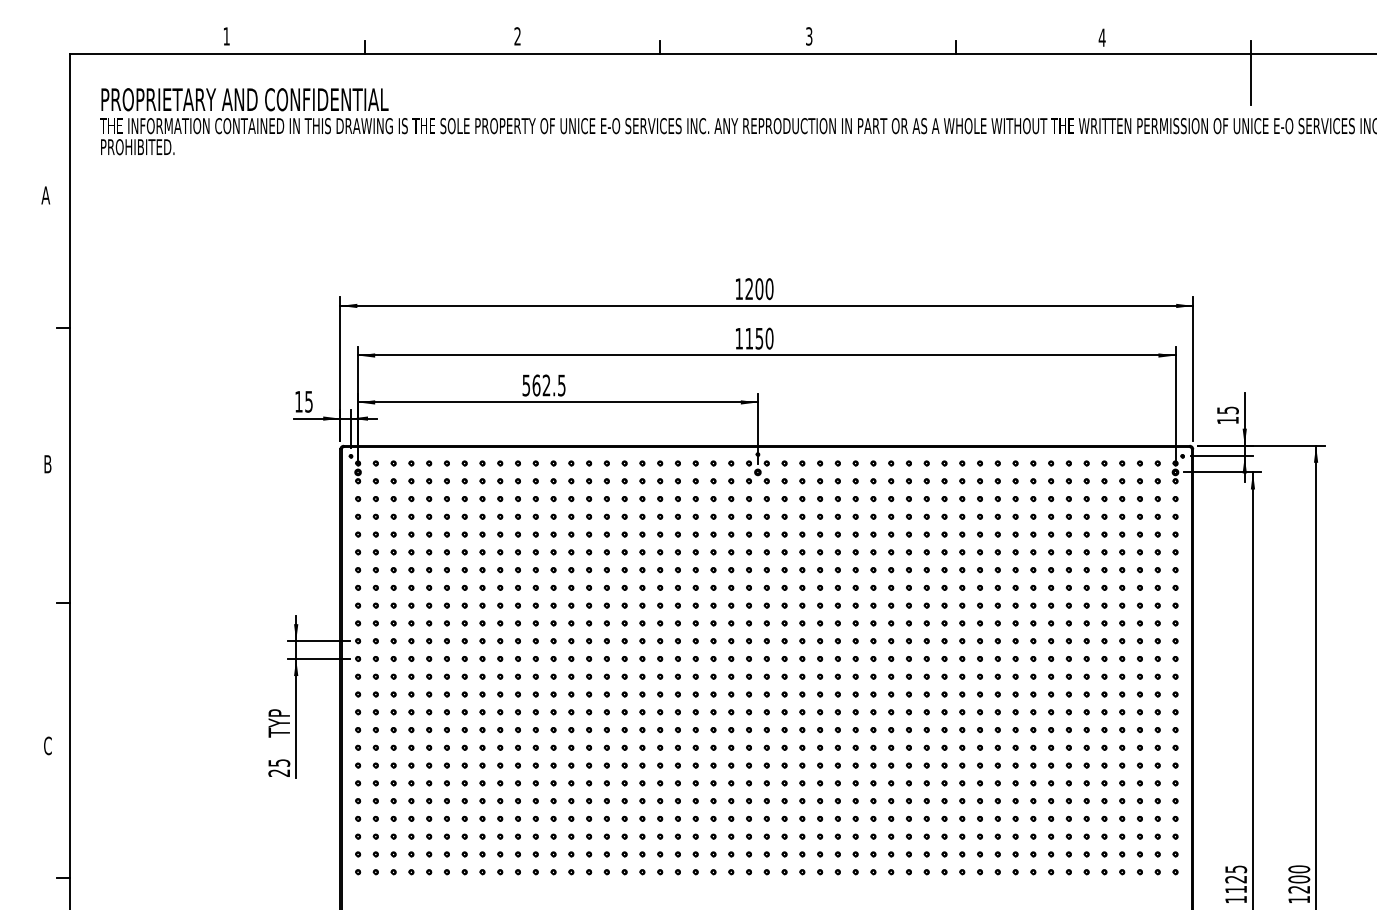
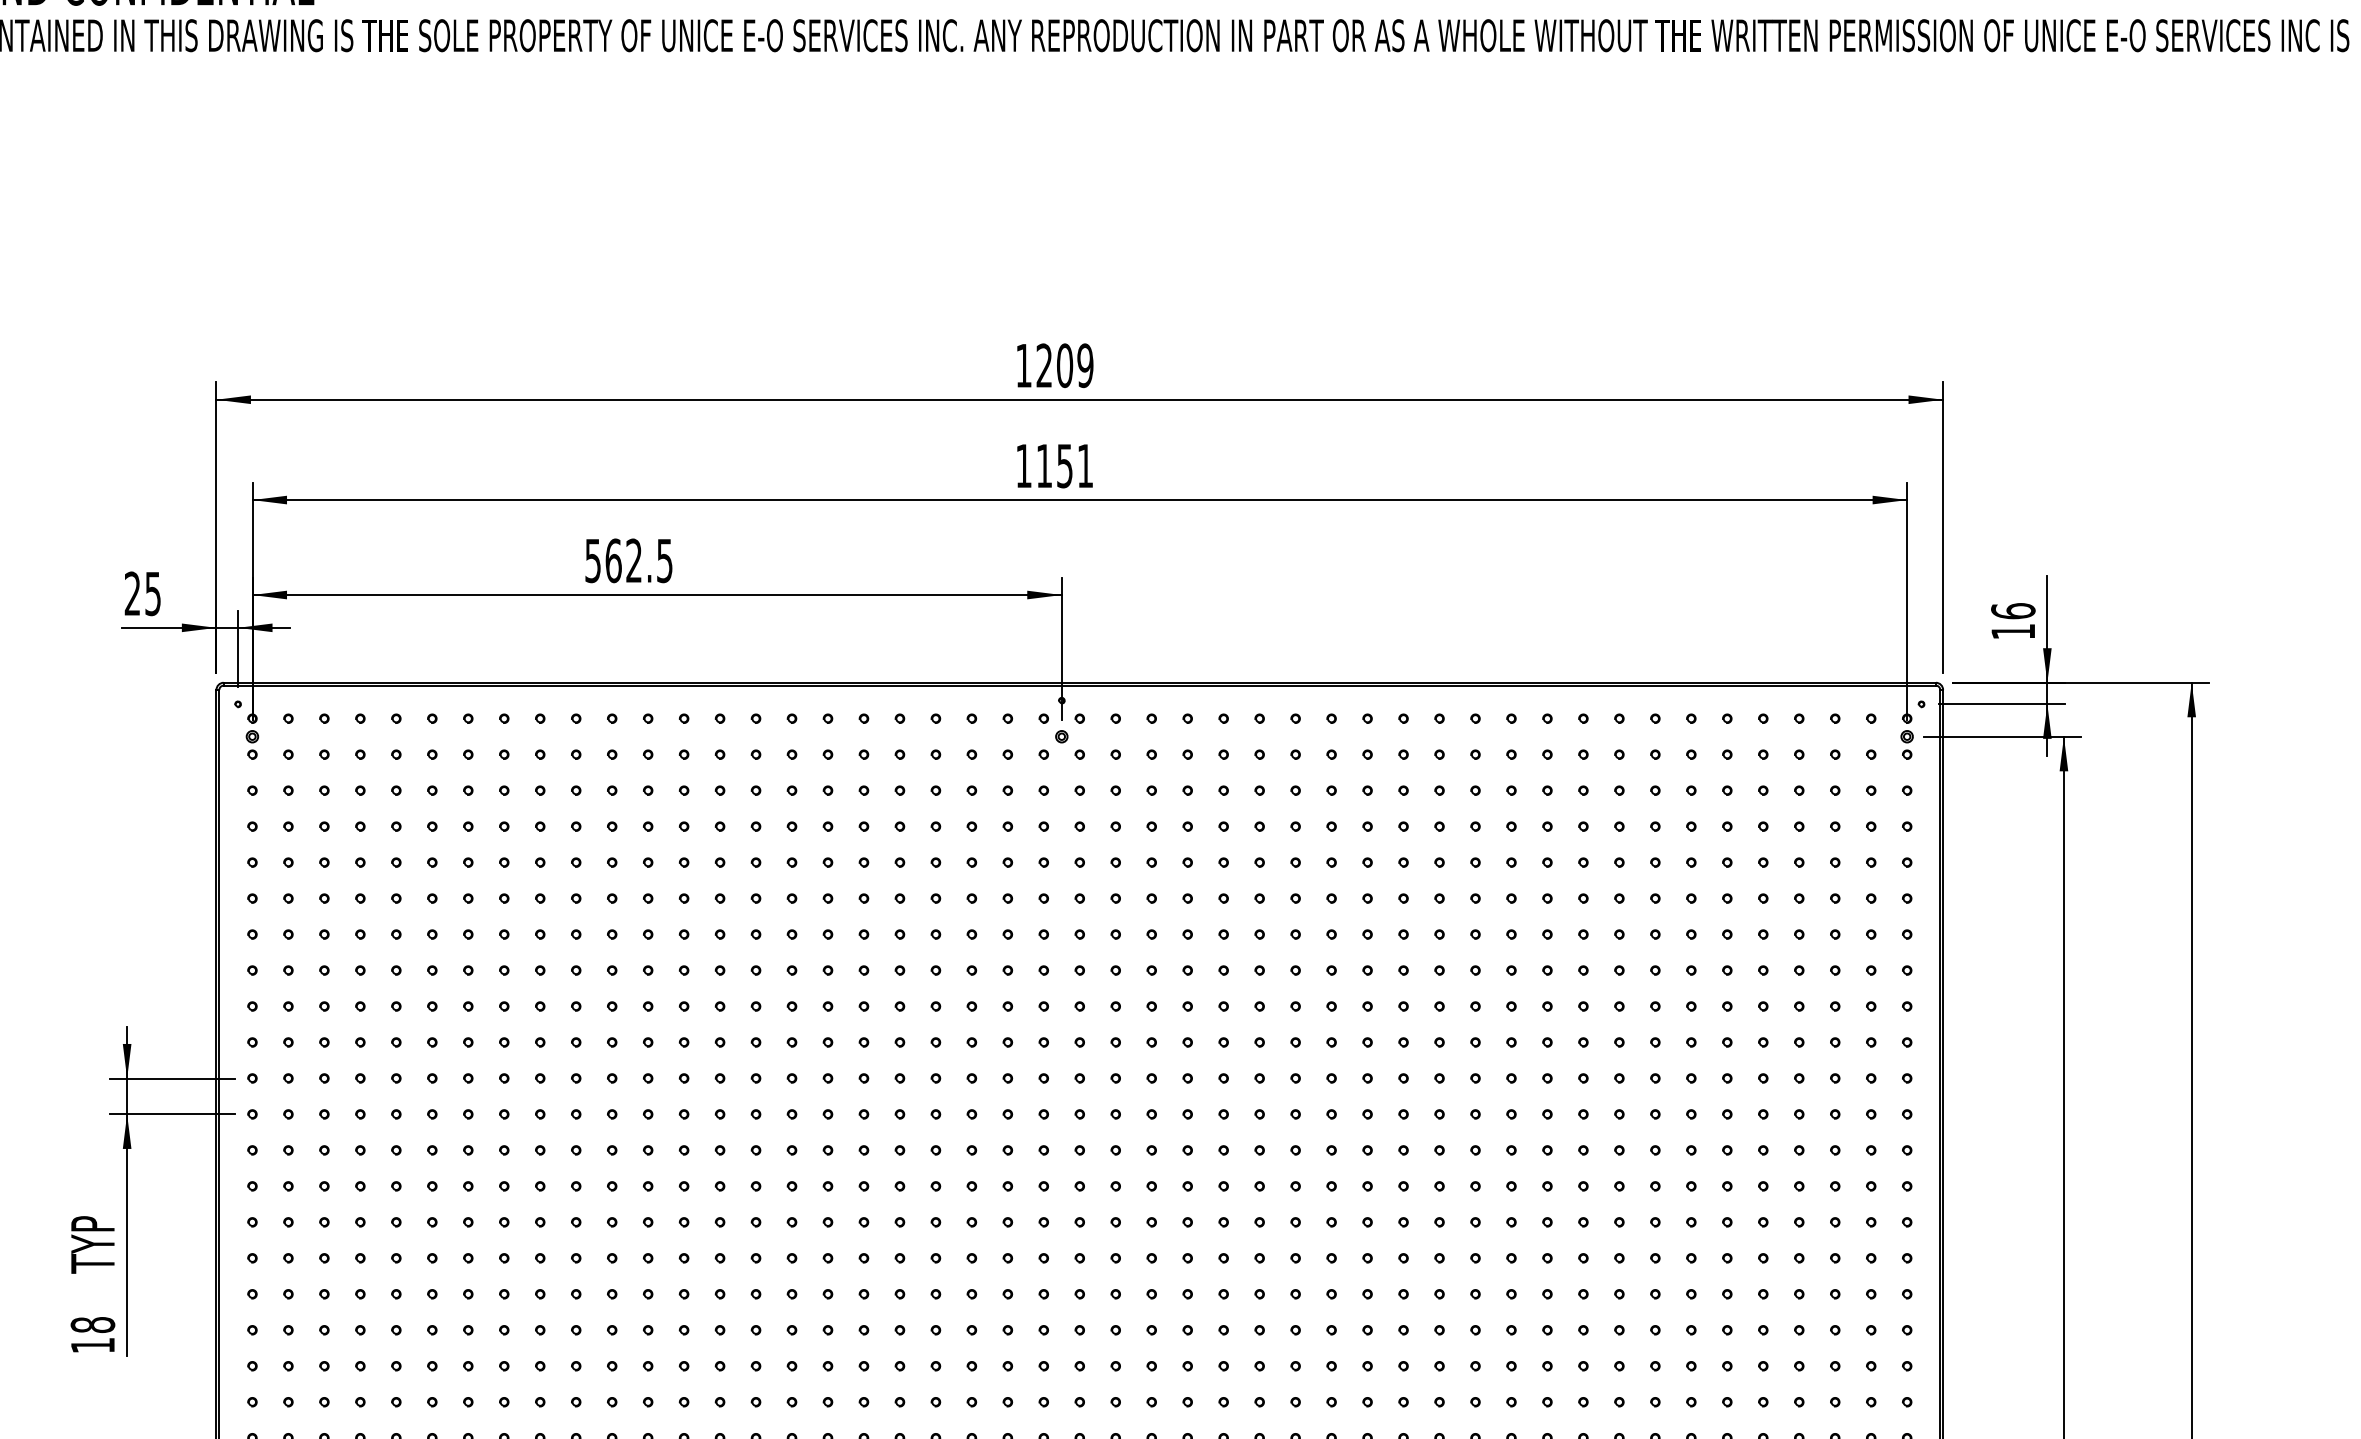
text: (769, 289) -> (1085, 366), 1200 -> 1209
text: (769, 338) -> (1085, 465), 1150 -> 1151
text: (298, 401) -> (131, 593), 15 -> 25
text: (1227, 410) -> (2012, 611), 15 -> 16
text: (279, 767) -> (93, 1334), 25 -> 18

